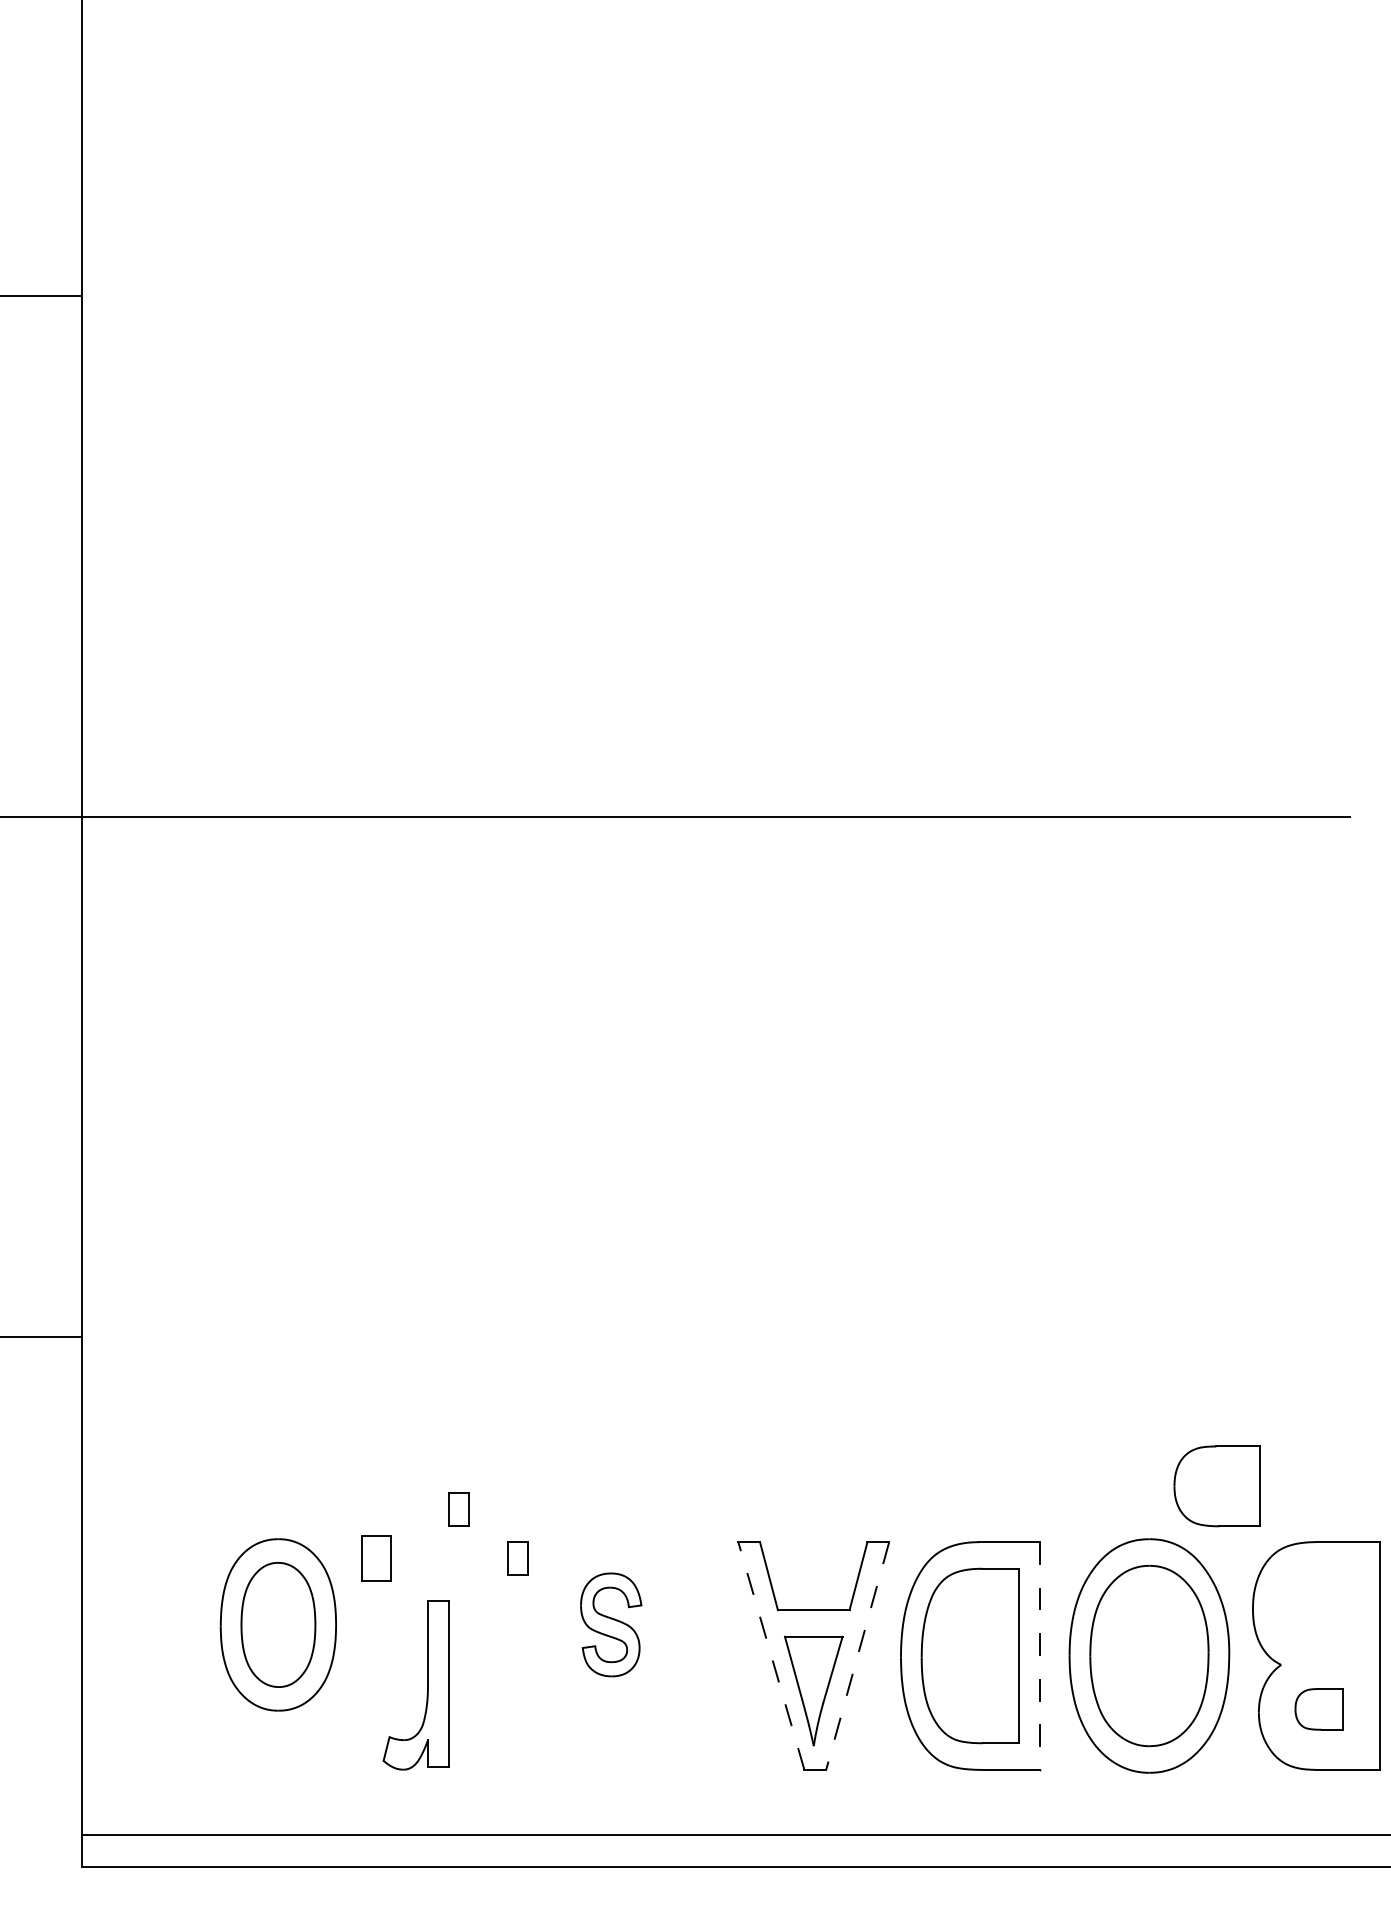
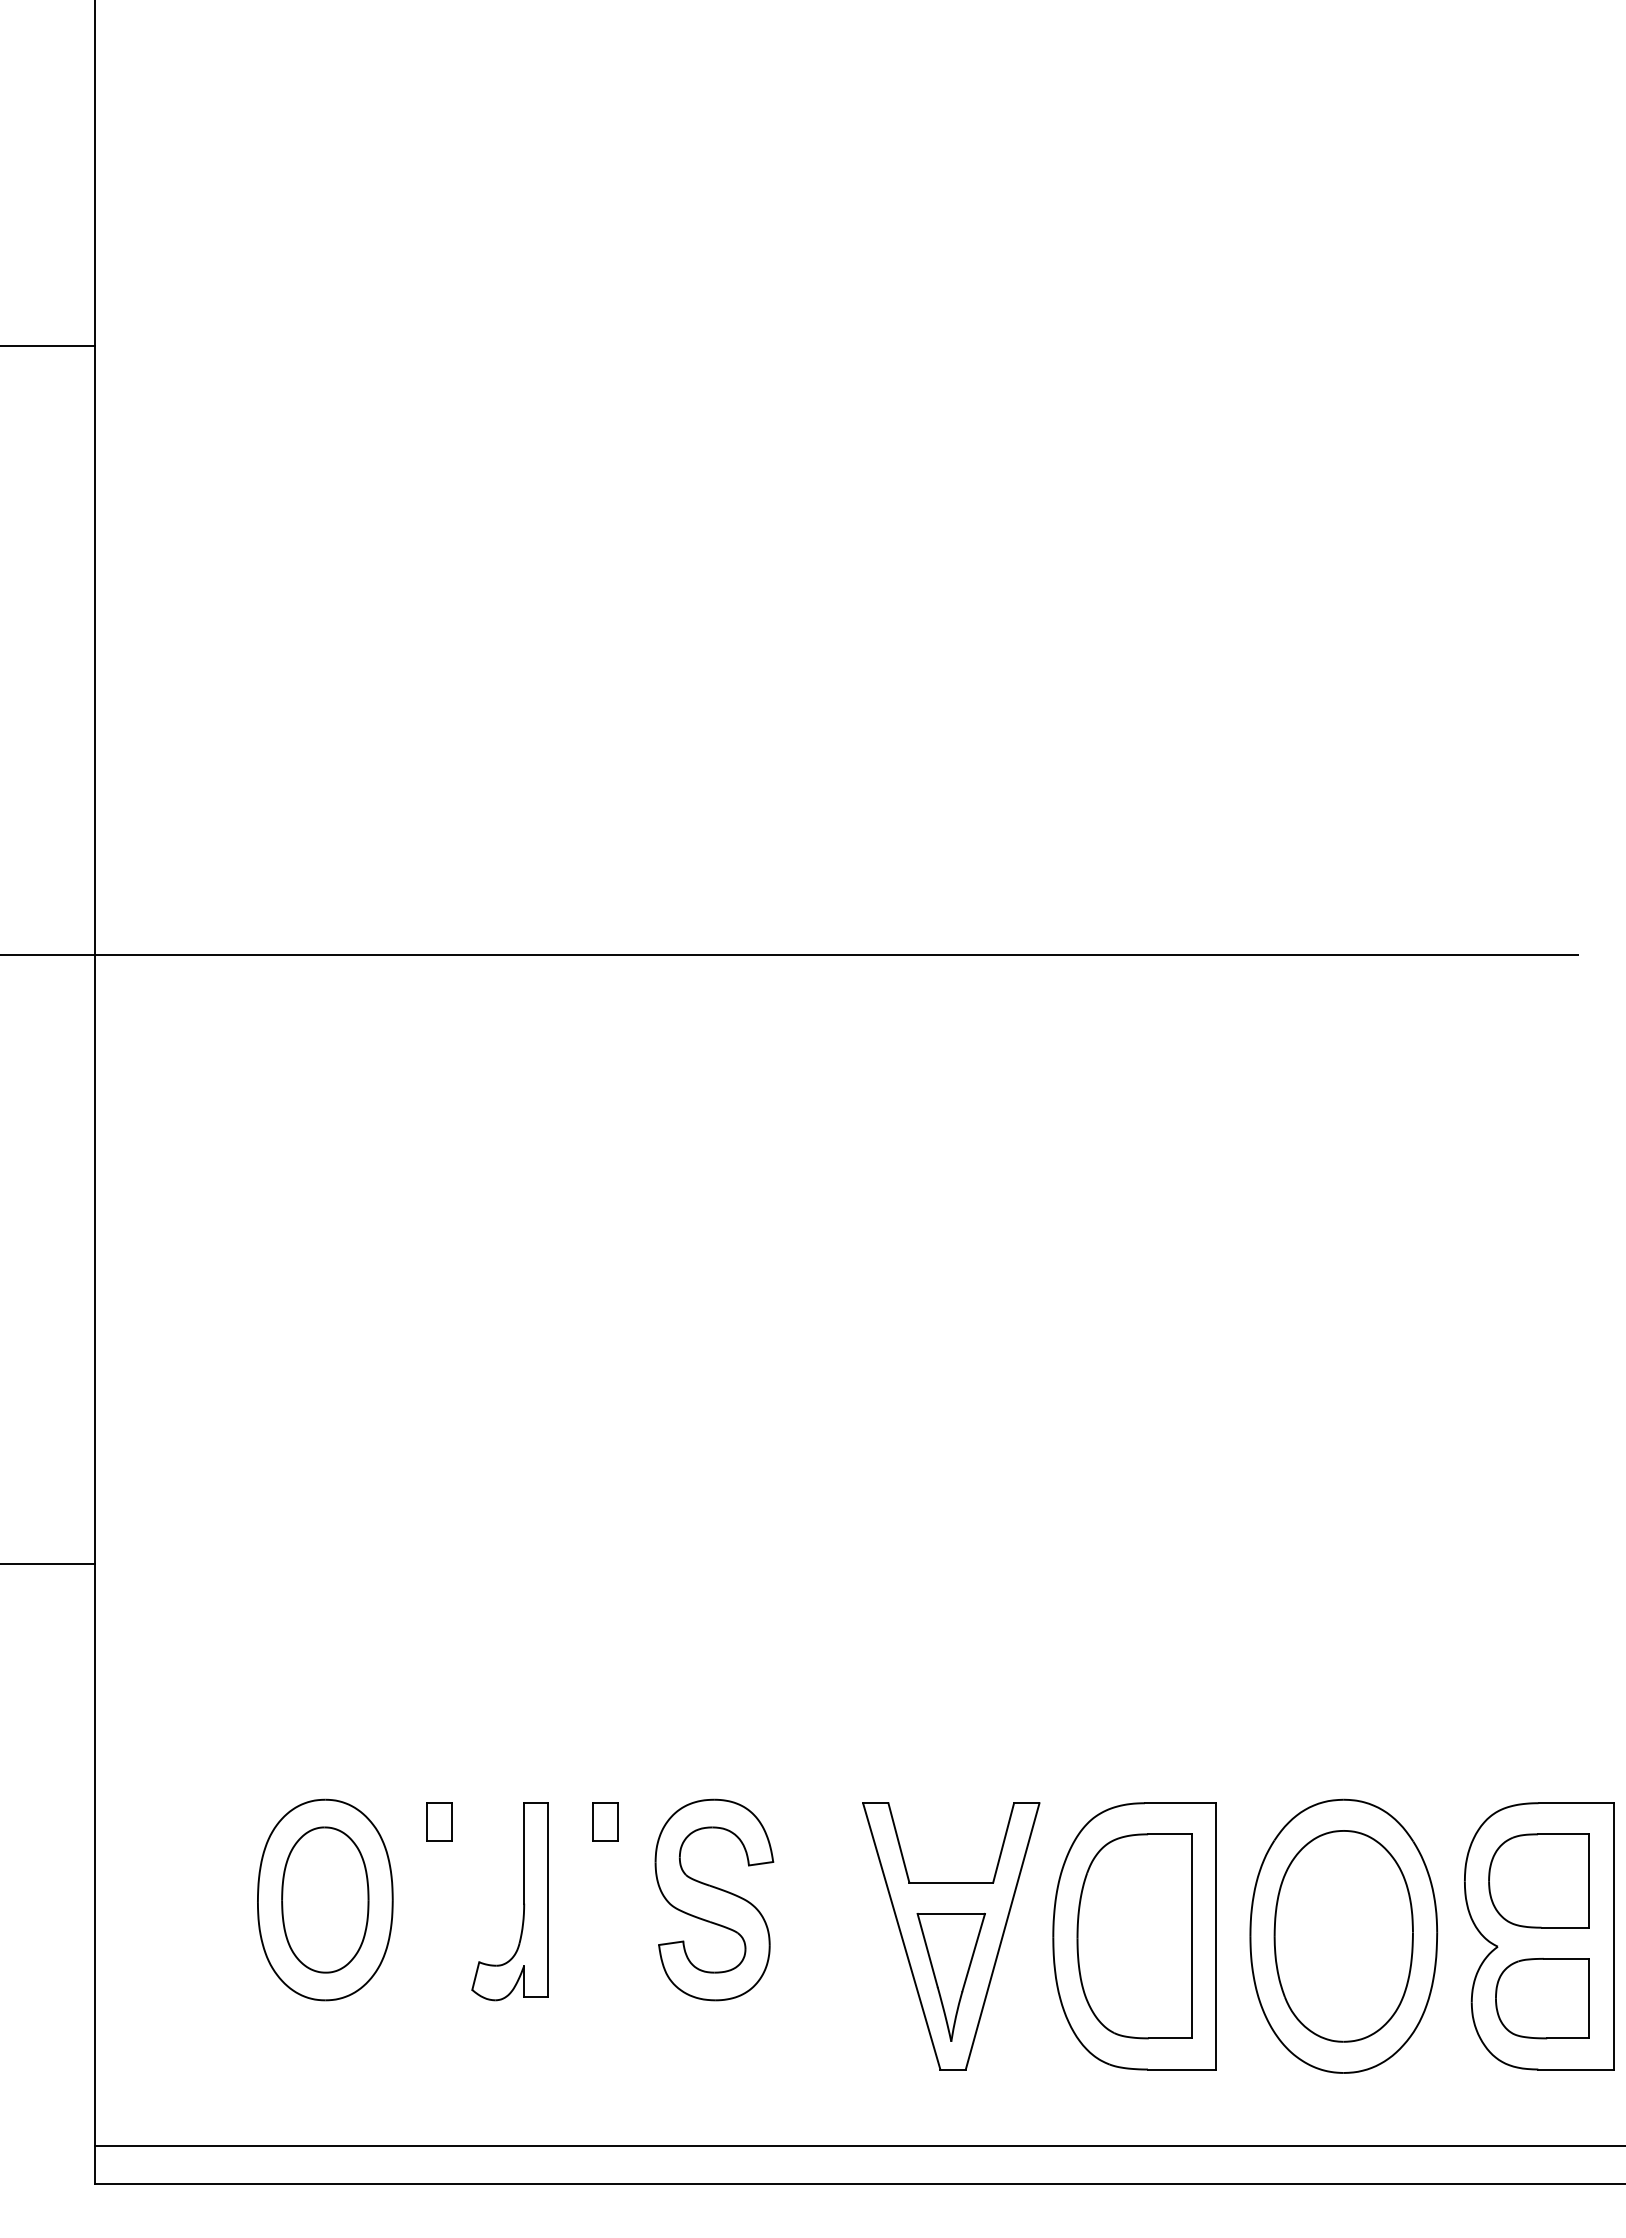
part: (1216, 1485) -> (1538, 1880), moved
part: (459, 1509) -> (536, 1764), removed
part: (376, 1557) -> (439, 1821), size x0.71
part: (611, 1624) -> (714, 1899), size x1.67
line: (771, 1656) -> (901, 1936), dashed -> solid
line: (857, 1656) -> (1002, 1936), dashed -> solid
line: (1039, 1656) -> (1215, 1936), dashed -> solid
part: (427, 1685) -> (523, 1901), moved
part: (1319, 1709) -> (1542, 1998), size x1.67

